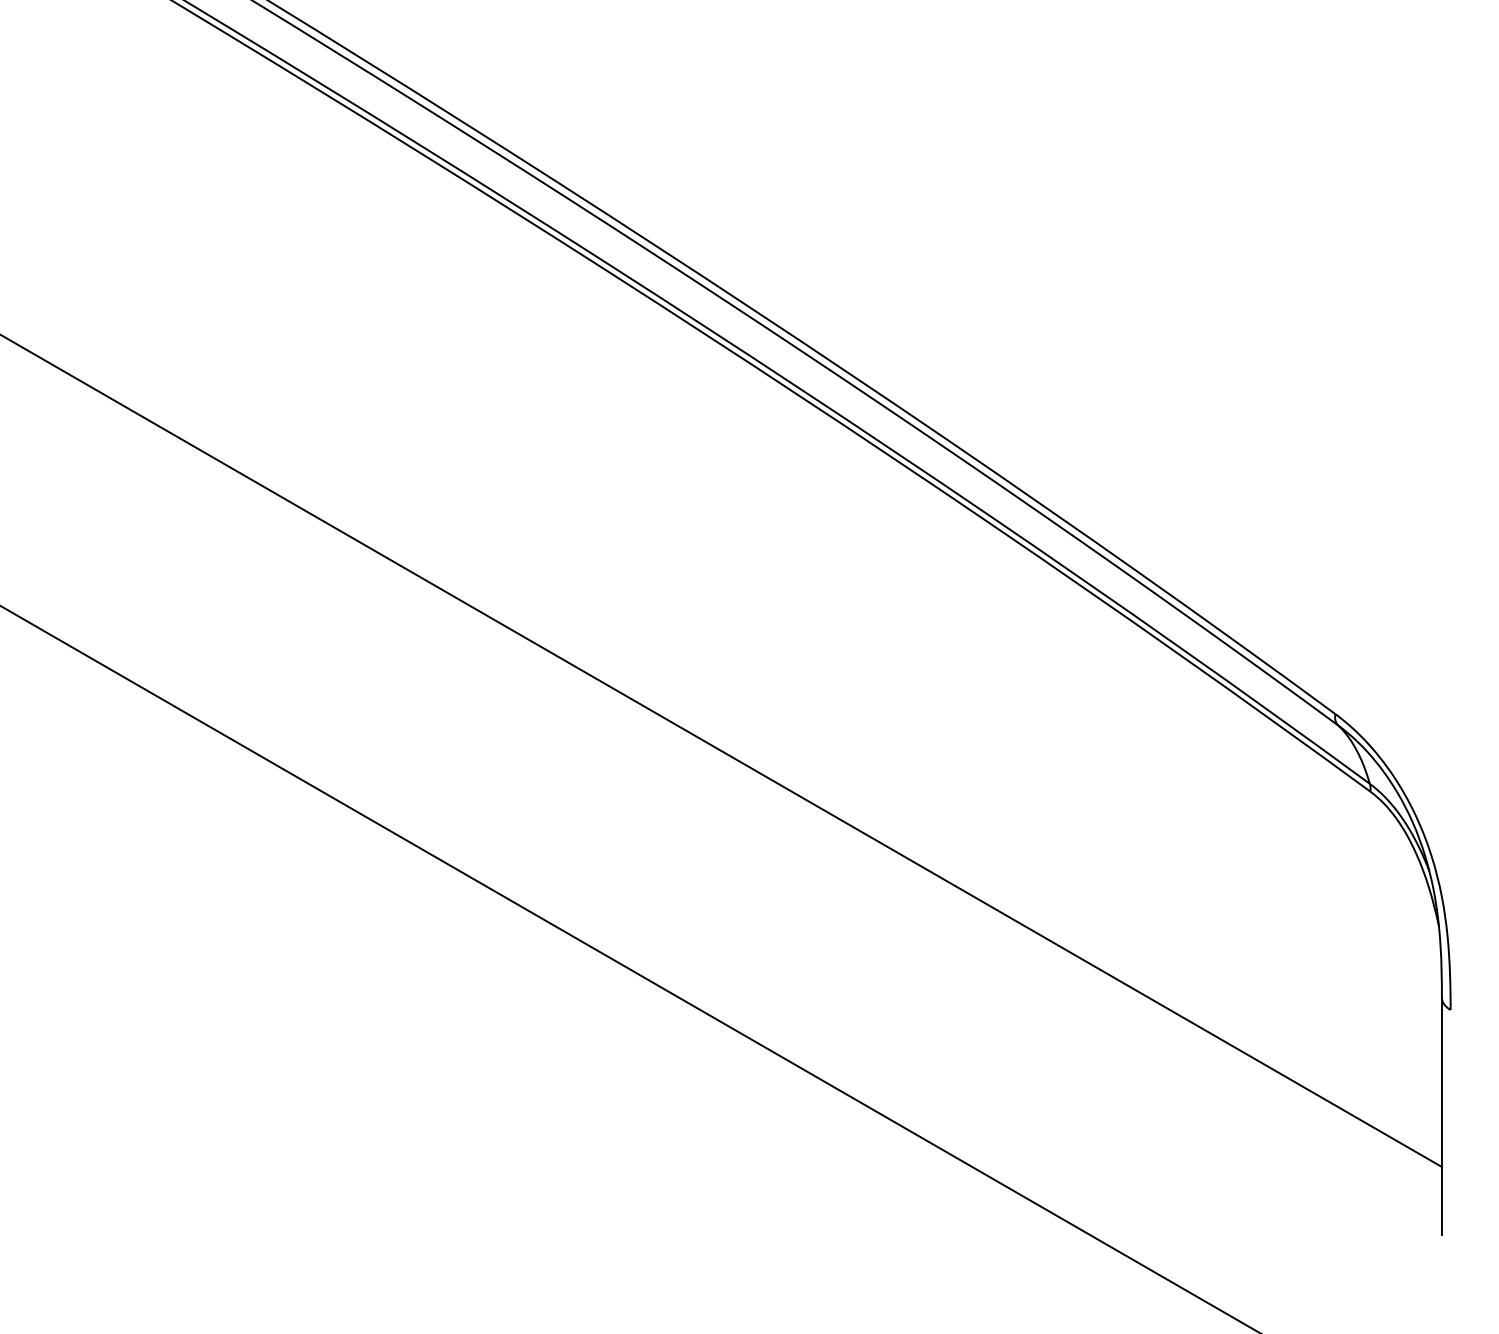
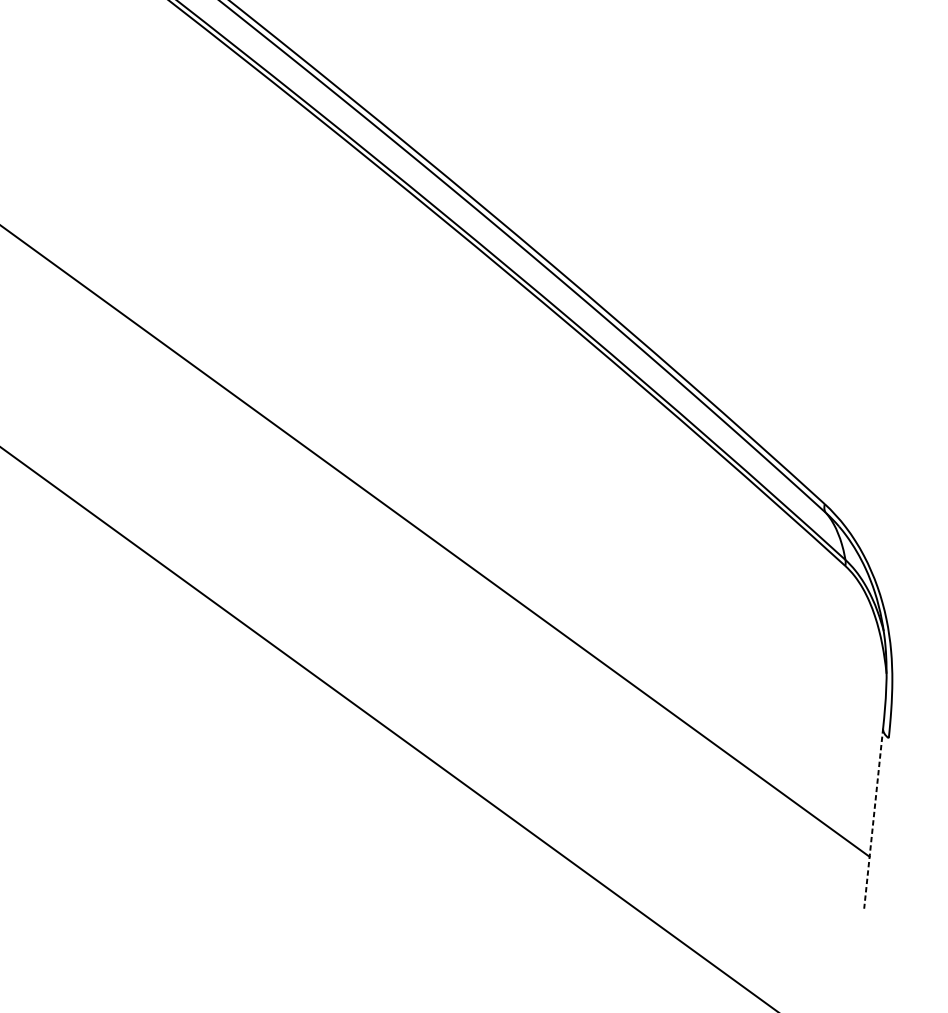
line: (1441, 1116) -> (873, 818), solid -> dashed

